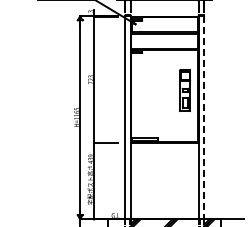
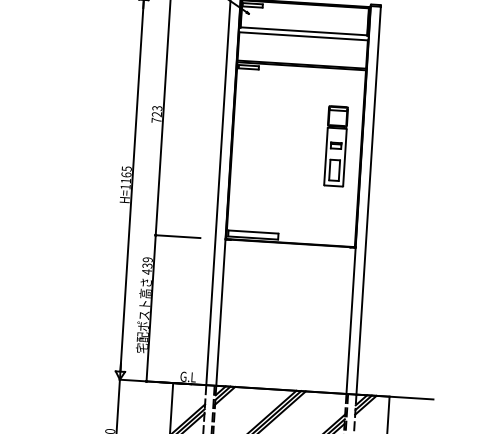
line: (204, 117) -> (369, 200), dashed -> solid

